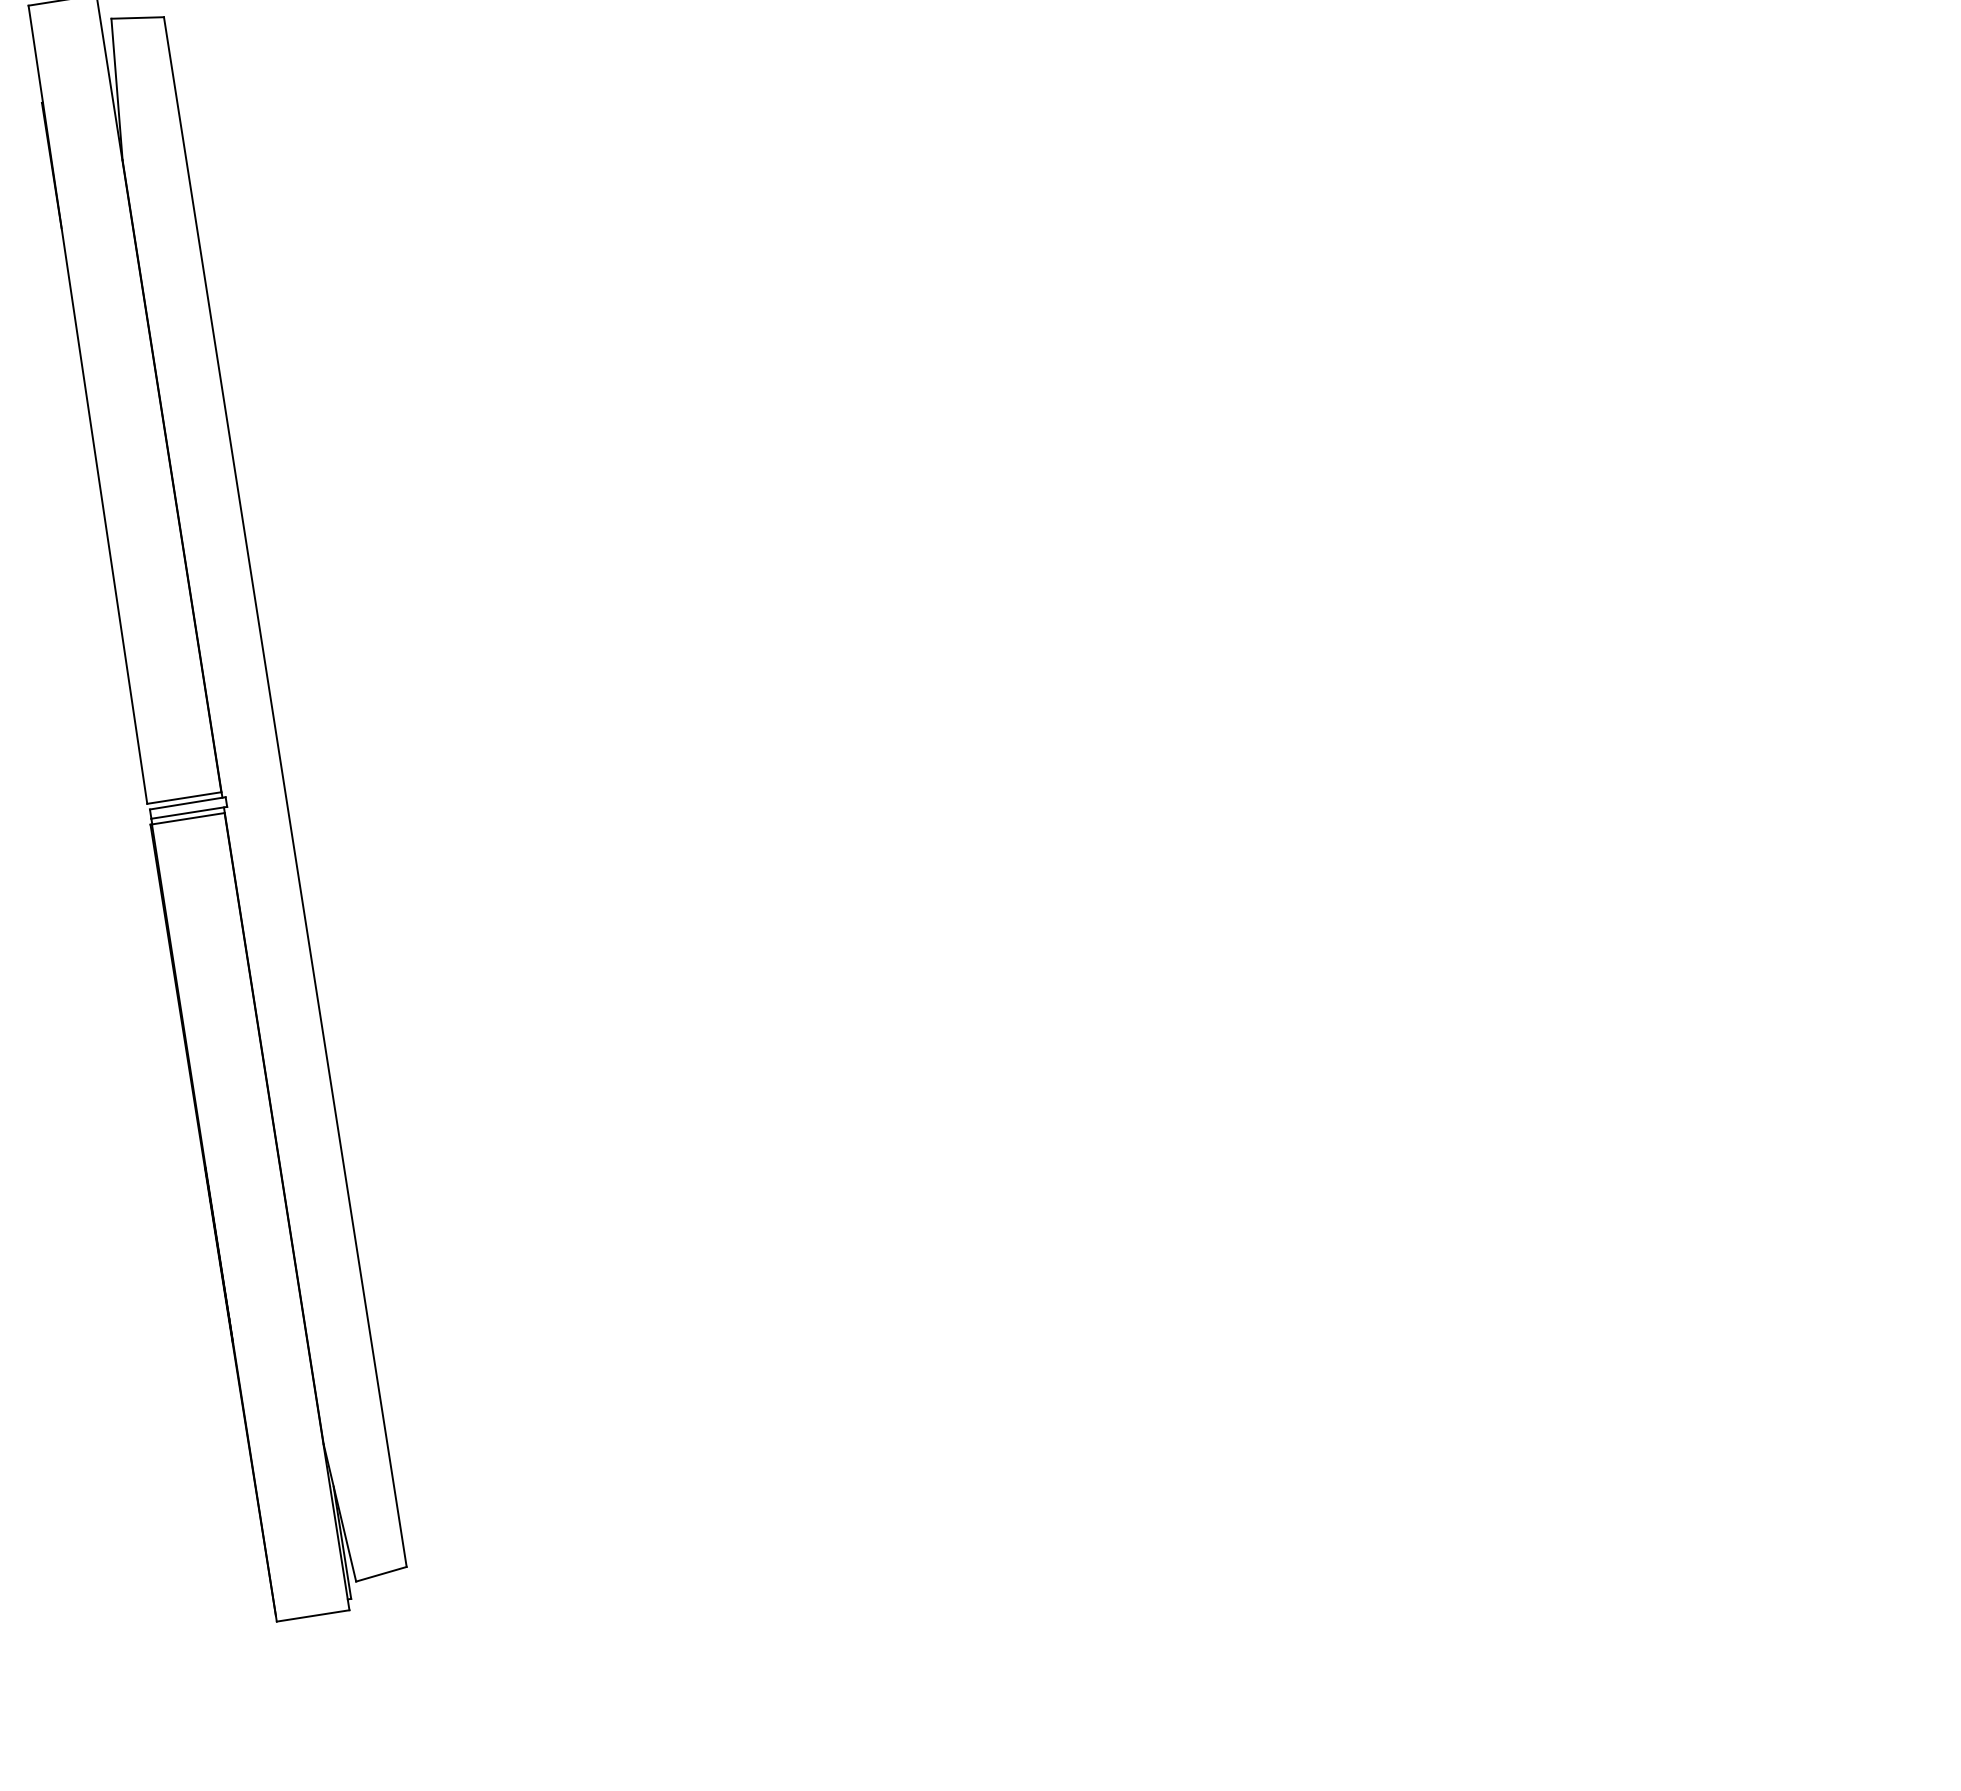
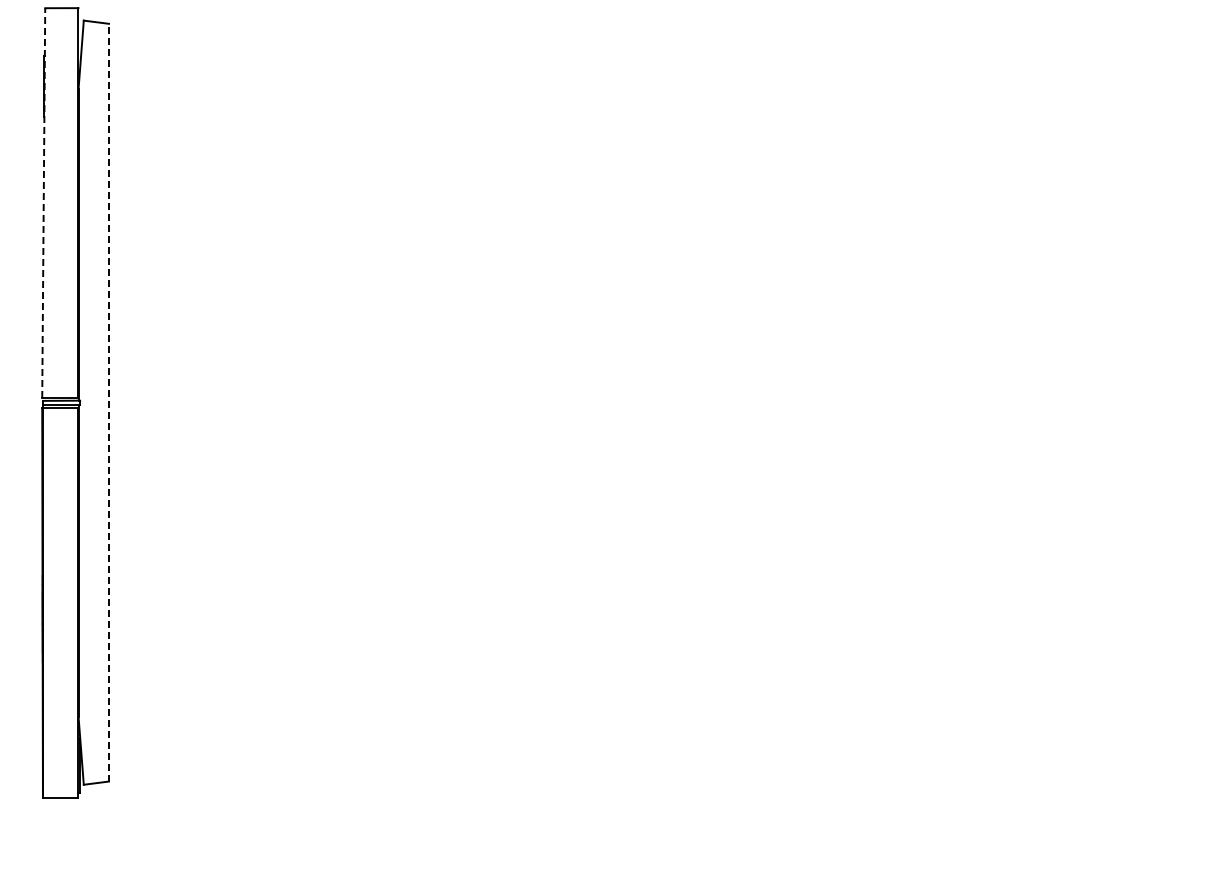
line: (87, 405) -> (43, 203), solid -> dashed
line: (286, 791) -> (109, 402), solid -> dashed

